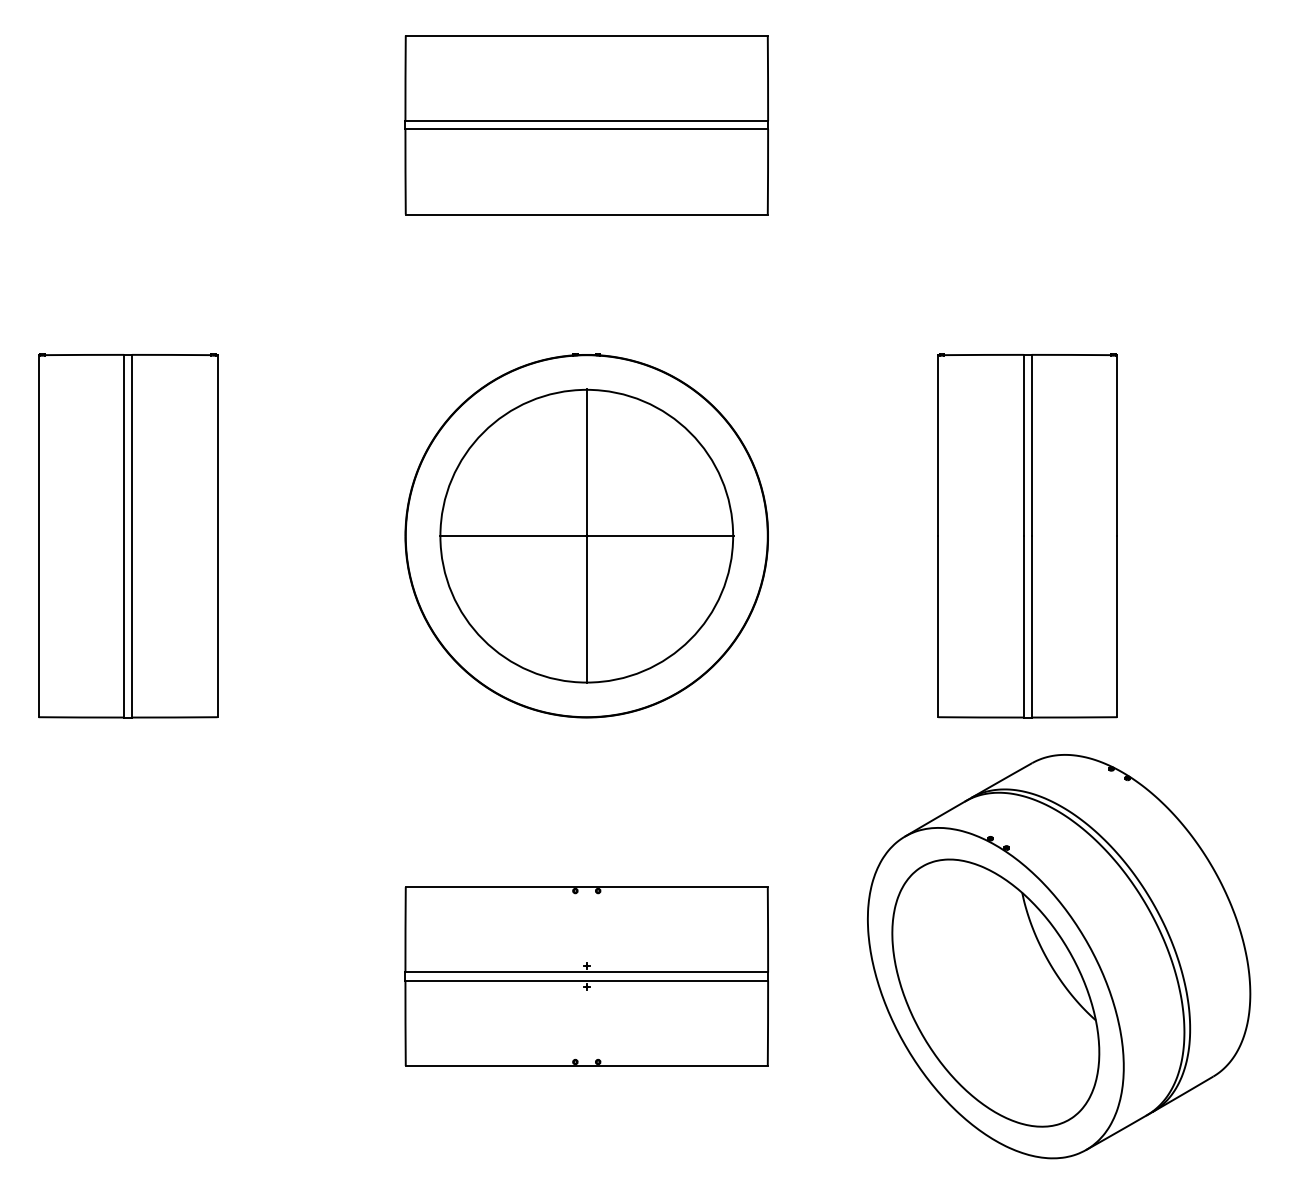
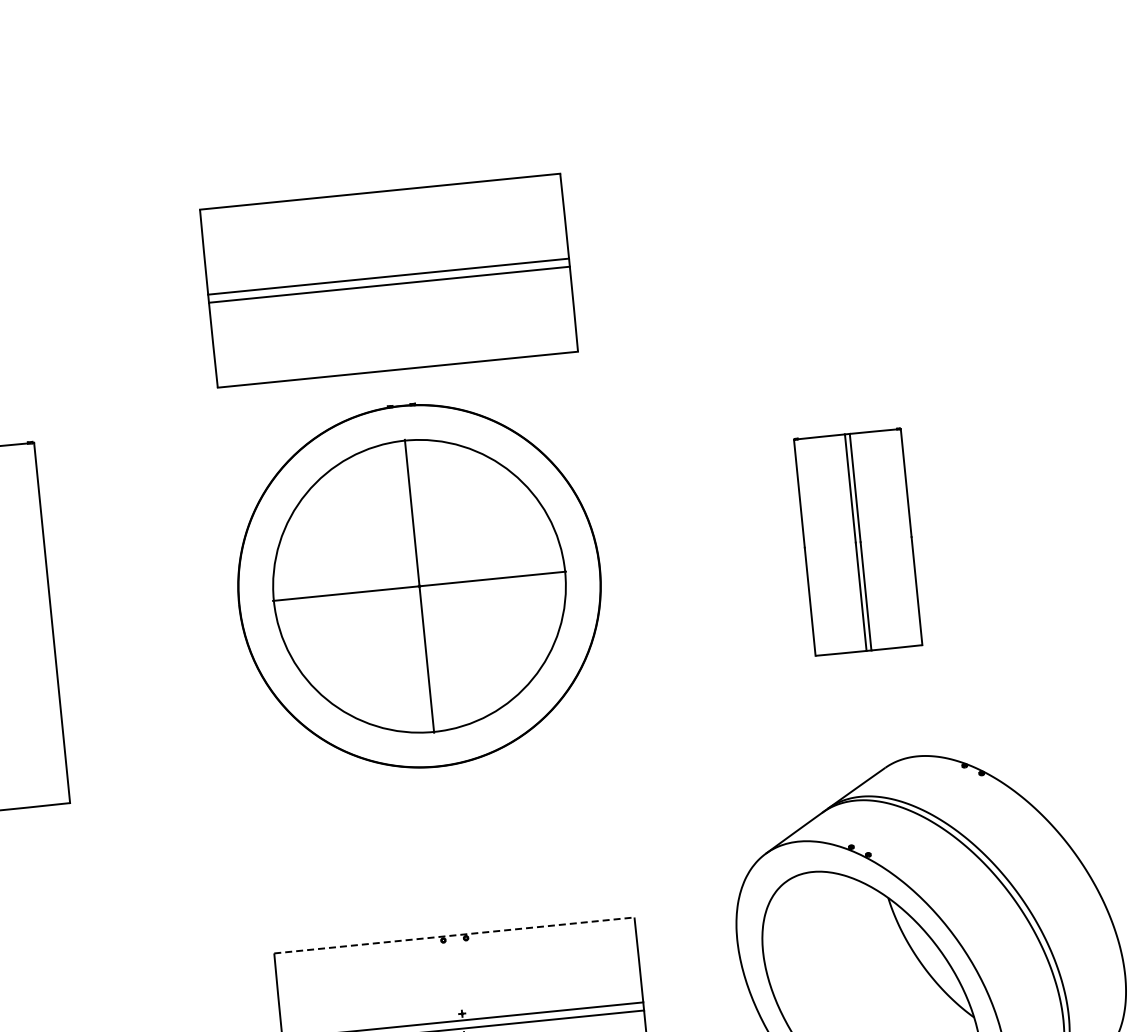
part: (586, 125) -> (388, 281), moved
part: (1027, 535) -> (857, 541), size x0.6
line: (587, 887) -> (455, 935), solid -> dashed

